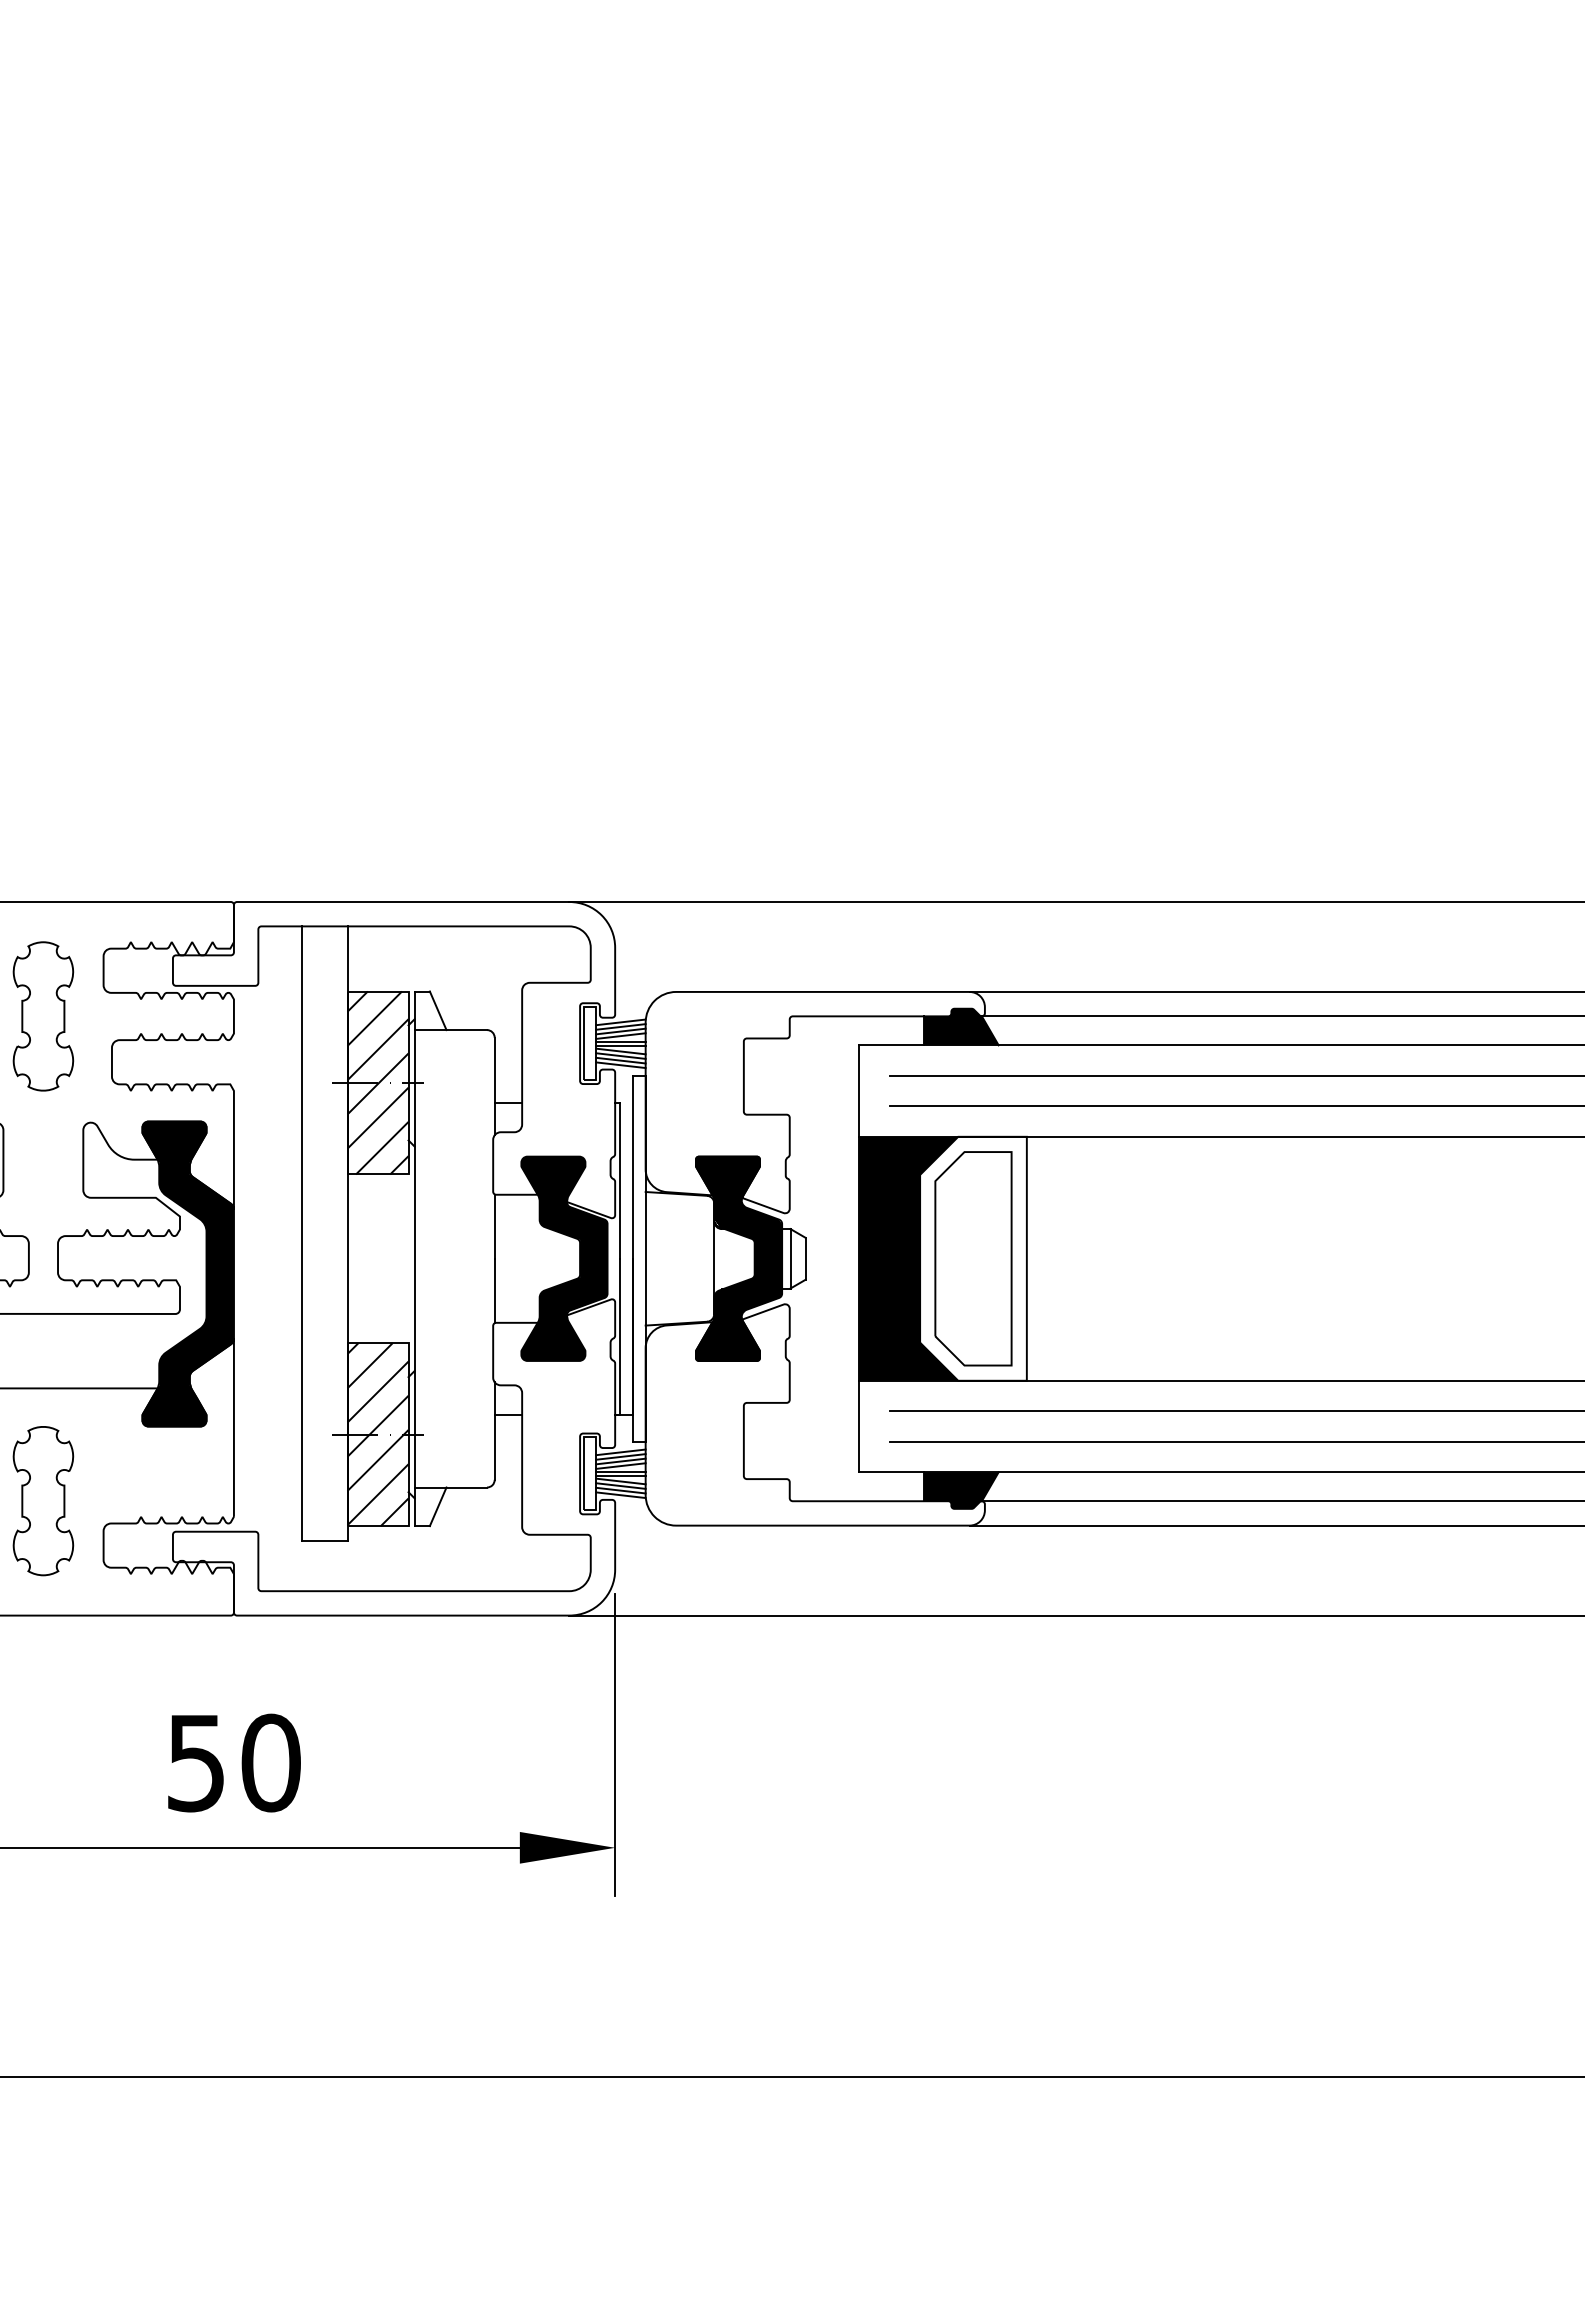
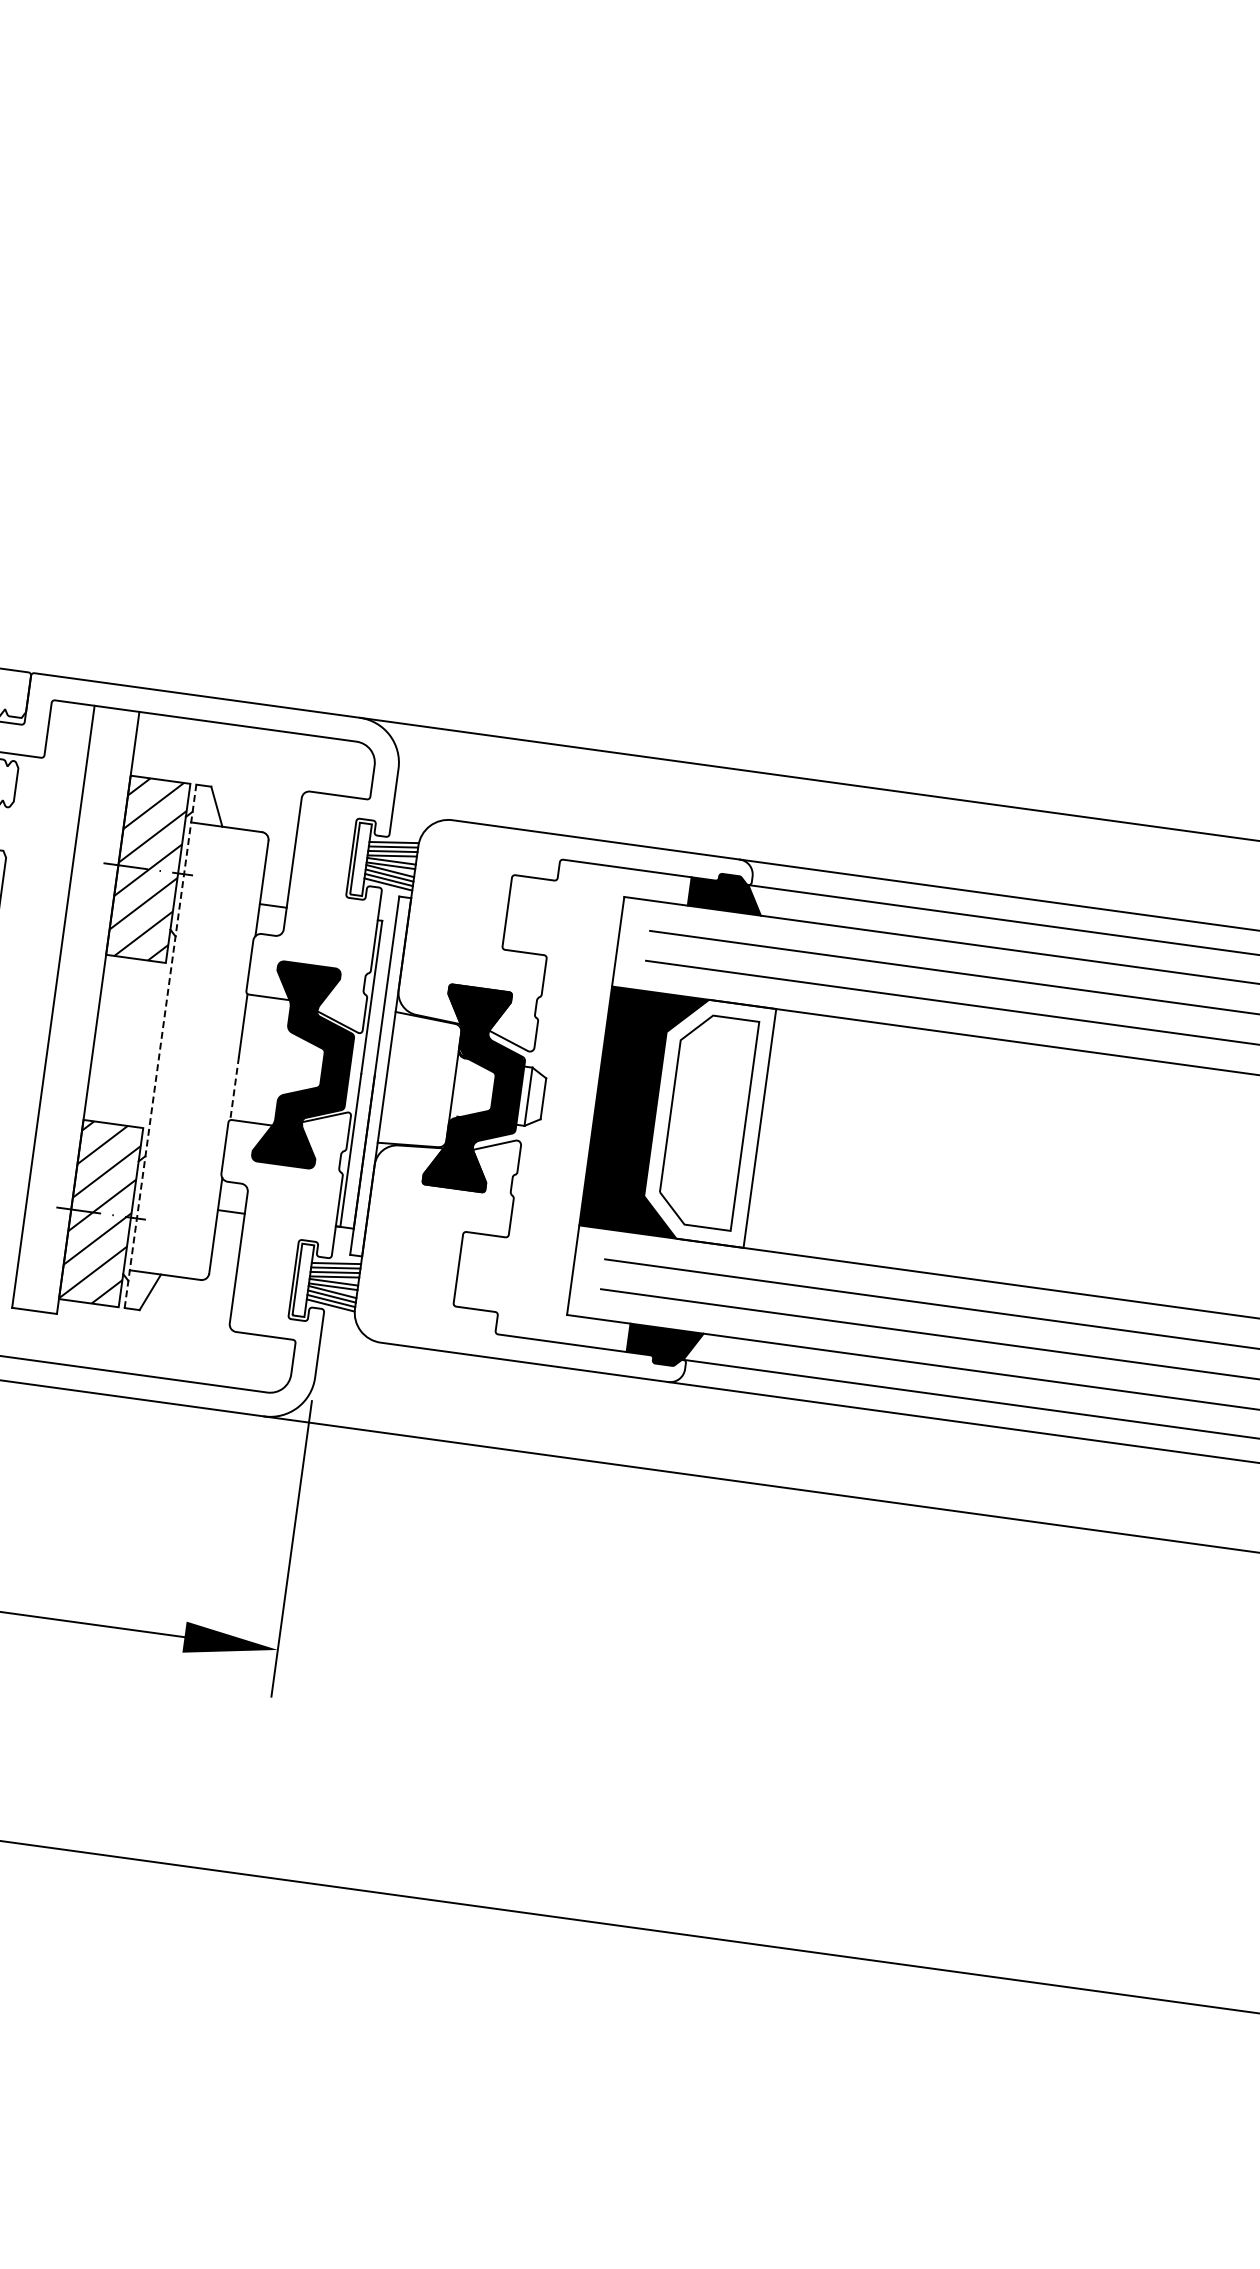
line: (414, 1258) -> (160, 1046), solid -> dashed
line: (494, 1291) -> (234, 1089), solid -> dashed

